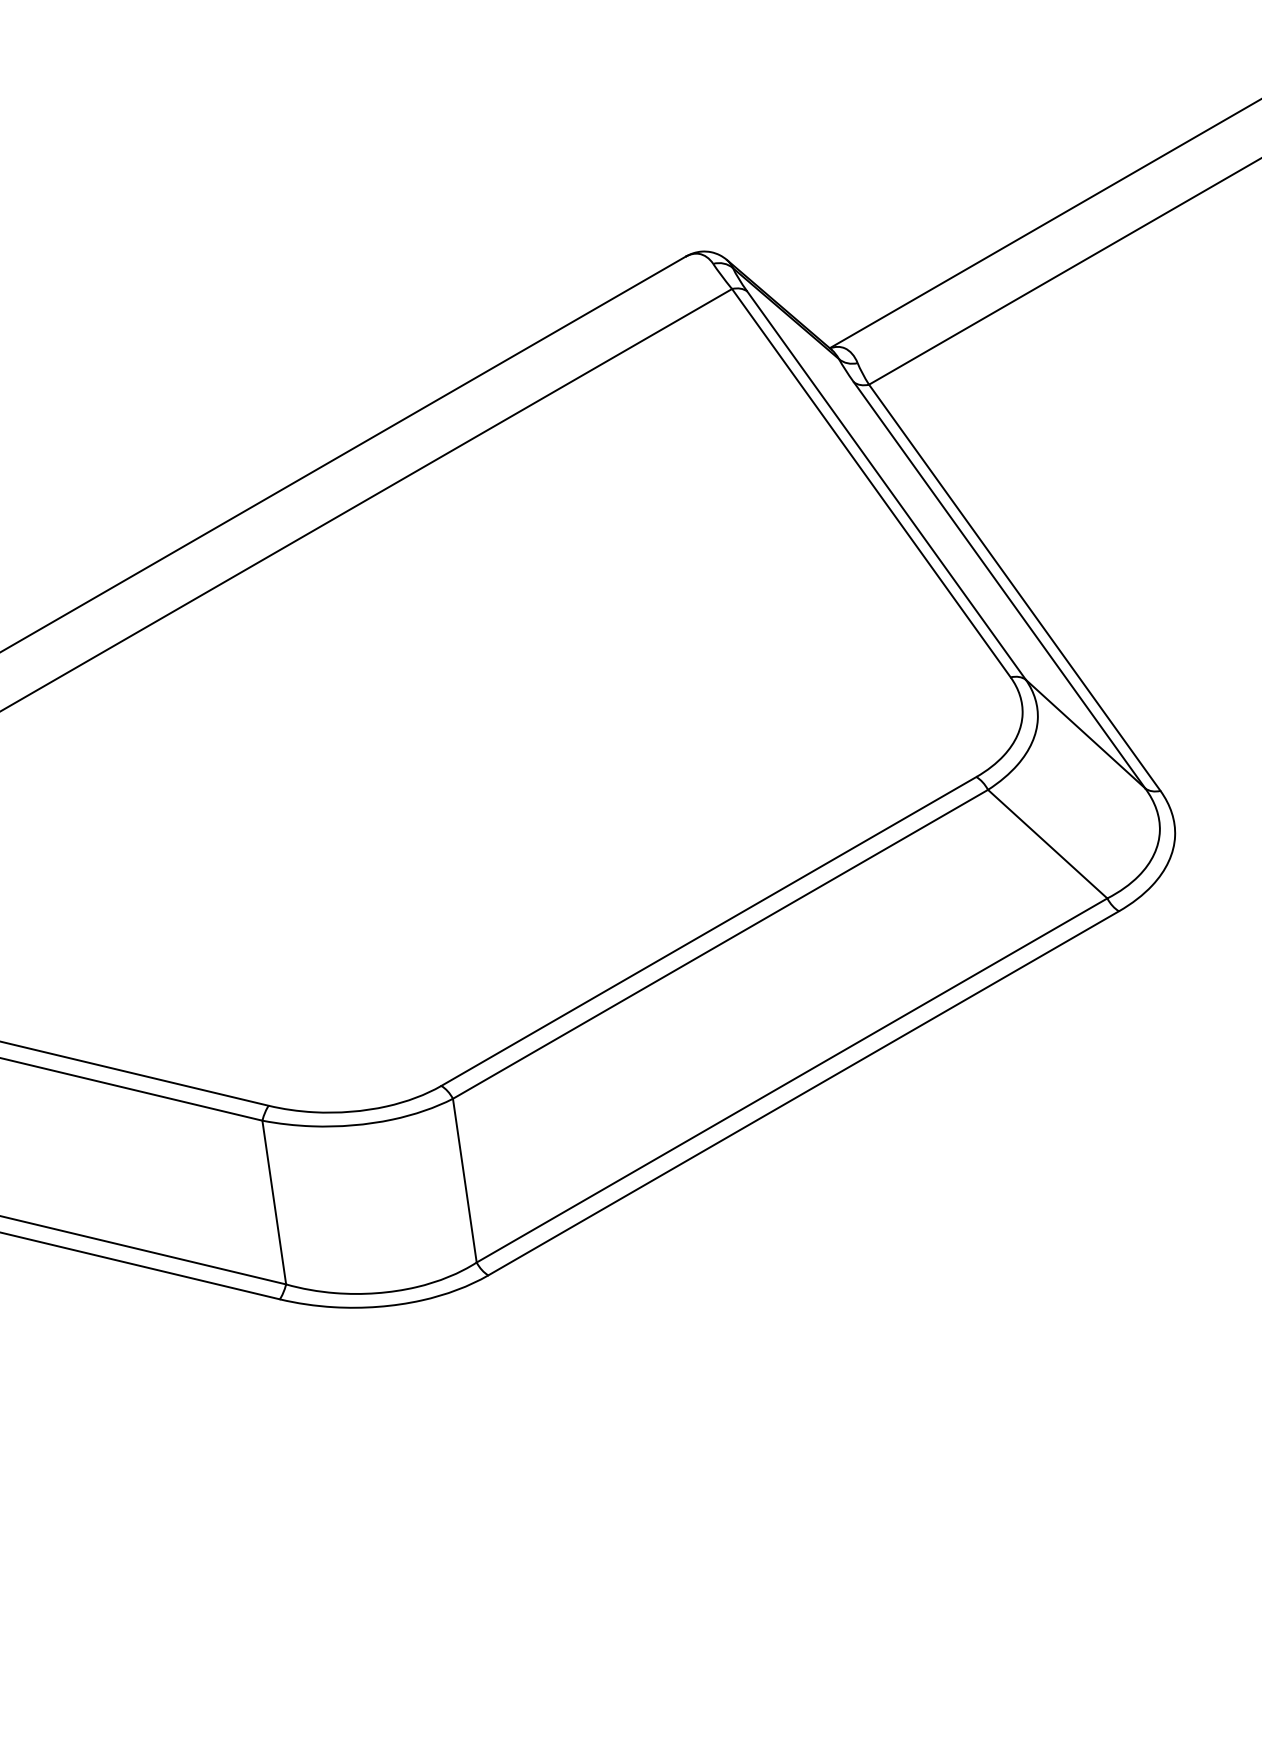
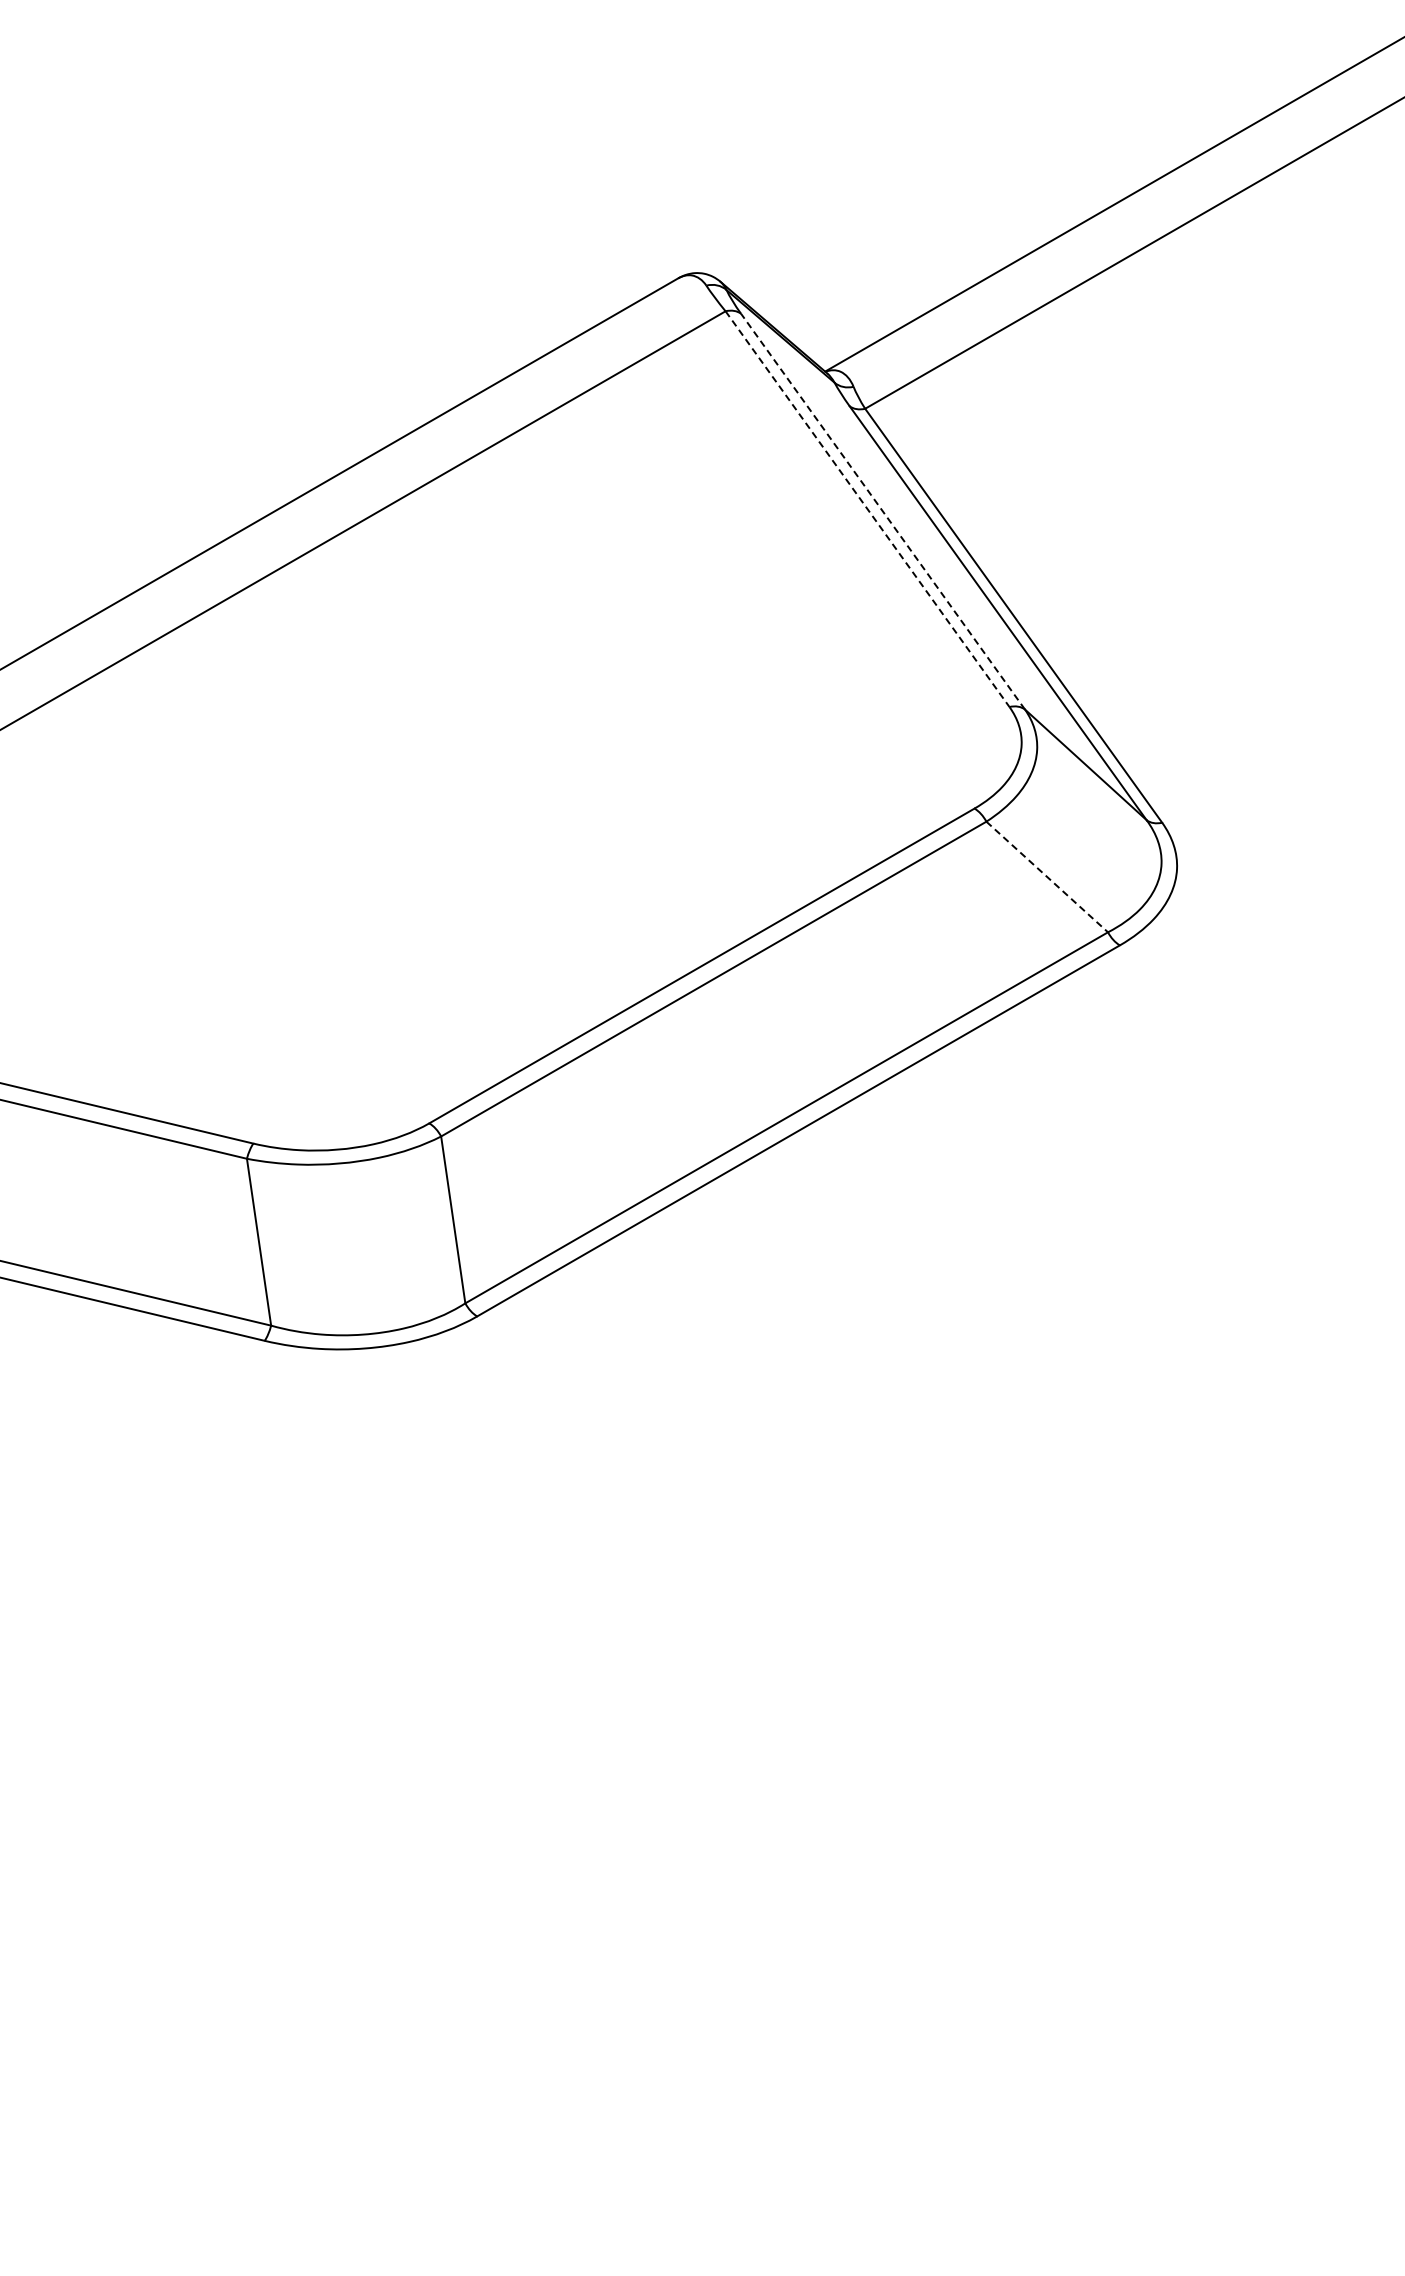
line: (871, 483) -> (867, 509), solid -> dashed
line: (887, 485) -> (883, 511), solid -> dashed
line: (1047, 844) -> (1047, 877), solid -> dashed

